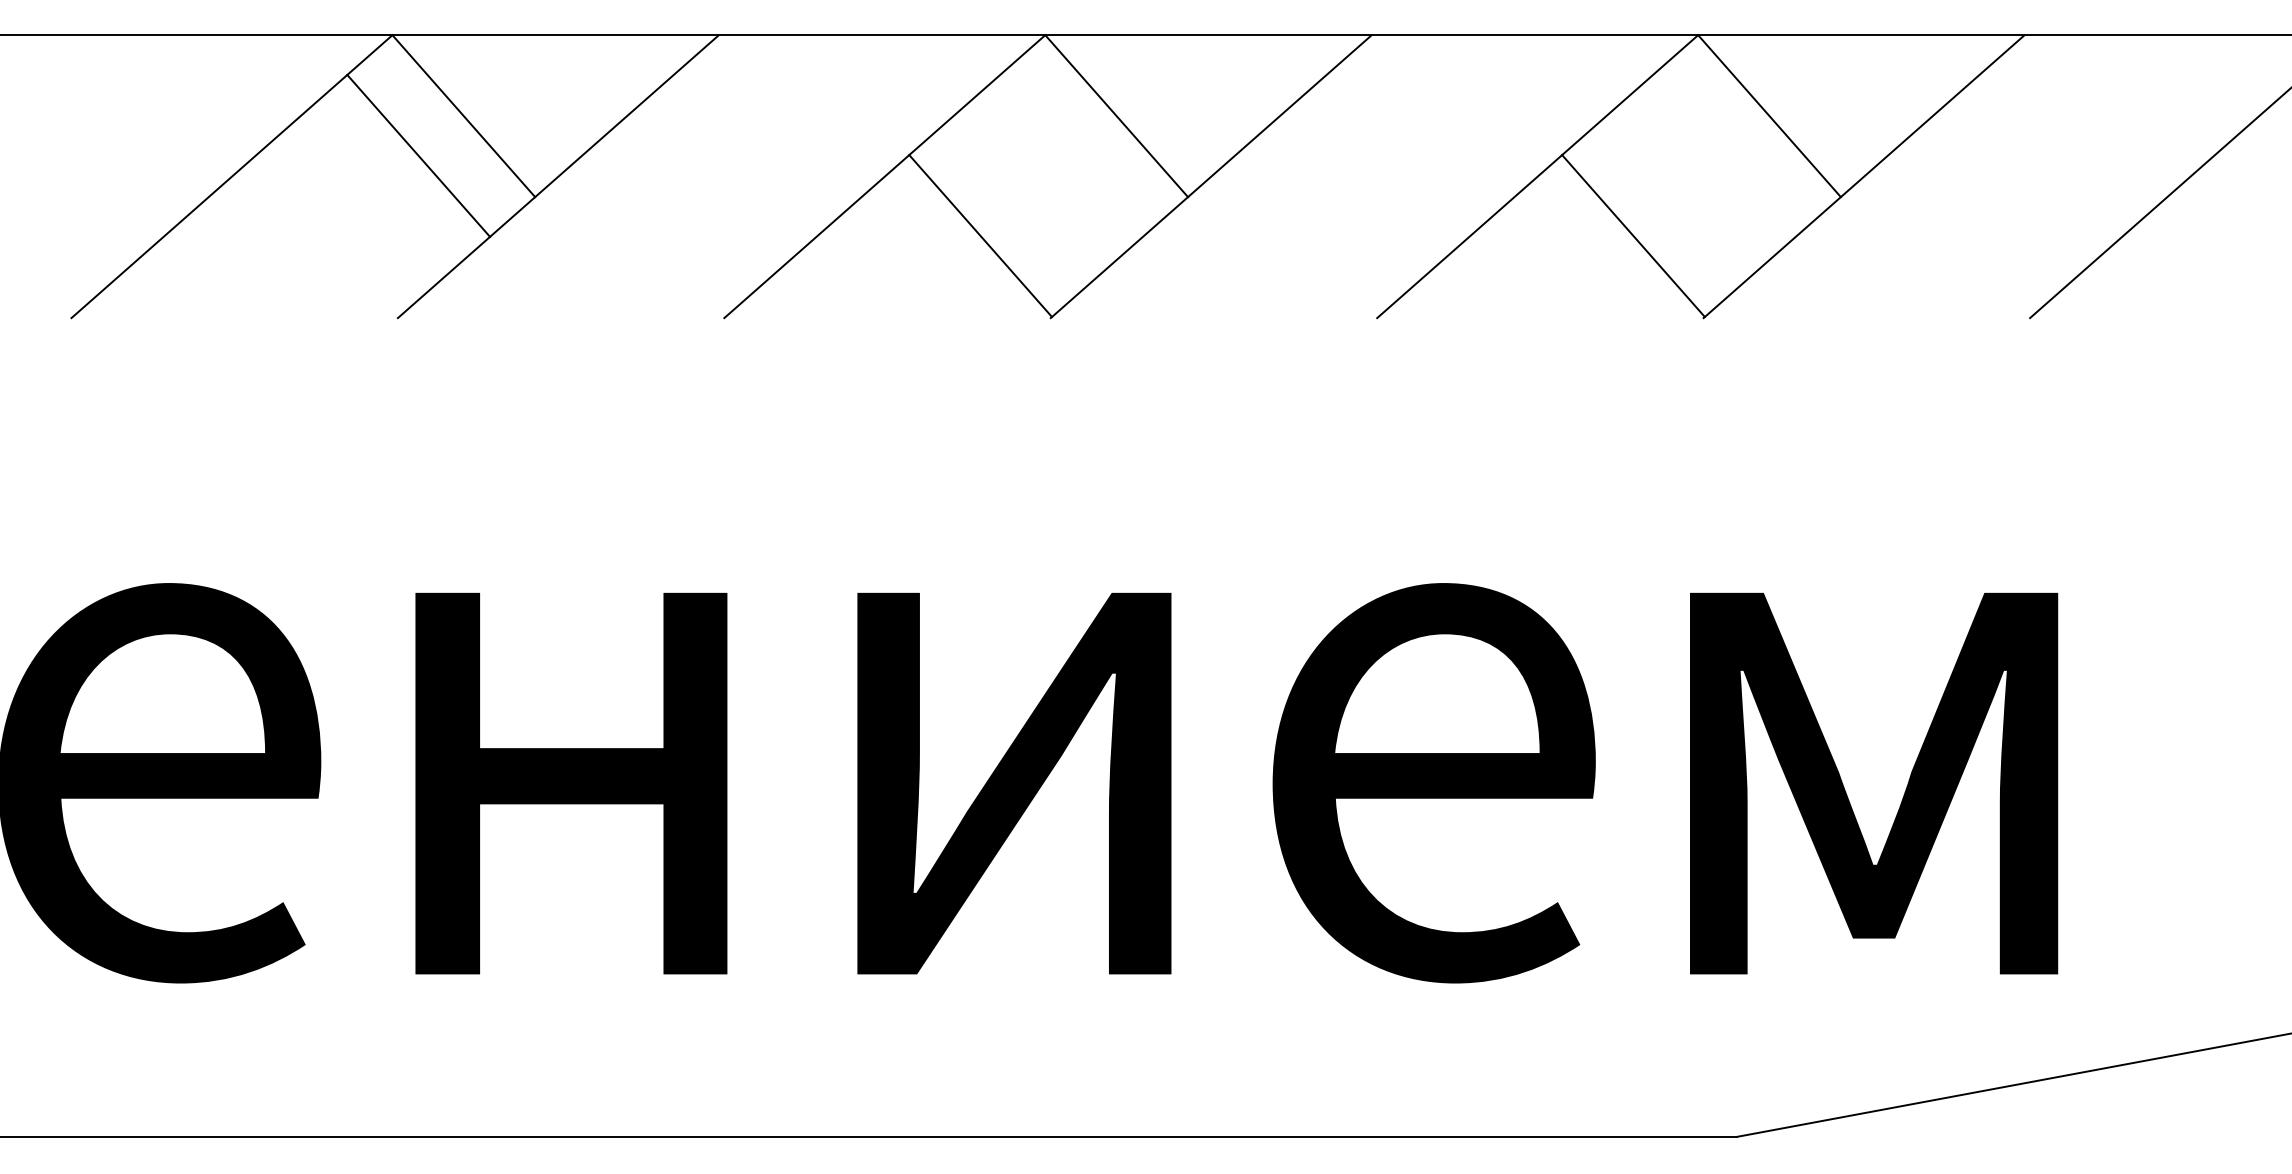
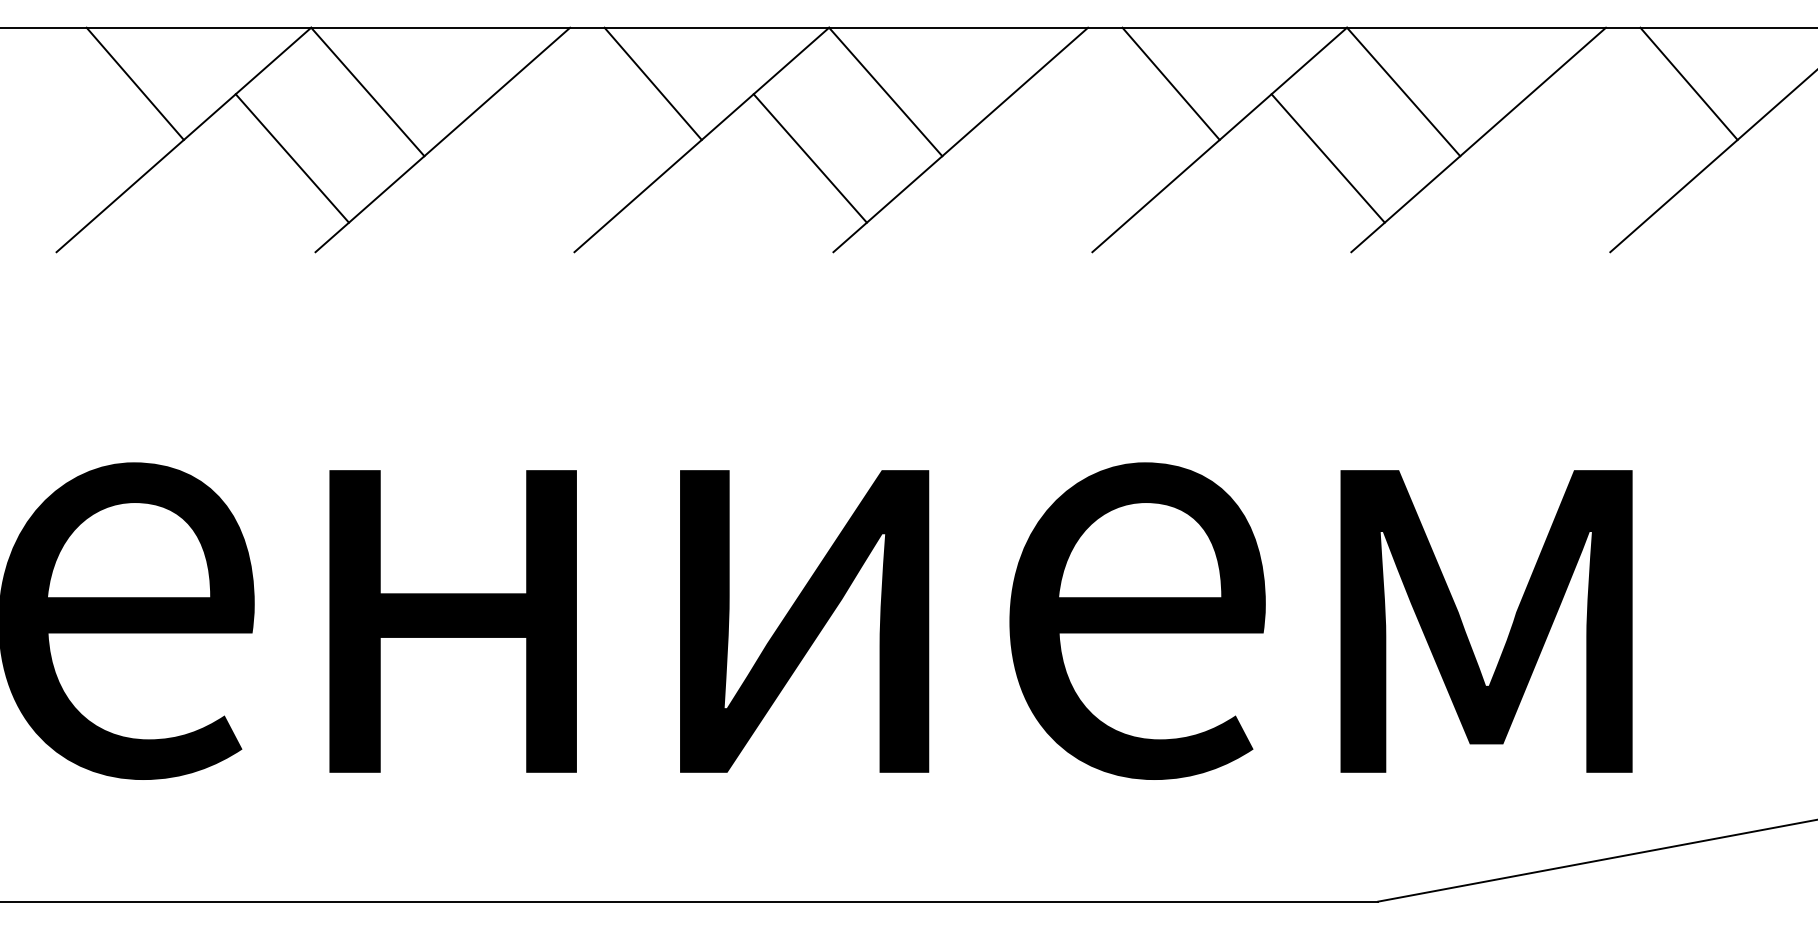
line: (170, 105) -> (135, 83), added
line: (823, 105) -> (653, 83), added
line: (1476, 105) -> (1171, 83), added
line: (2128, 105) -> (1688, 83), added
line: (418, 155) -> (292, 158), moved
line: (980, 235) -> (810, 158), moved
line: (1633, 235) -> (1328, 158), moved

